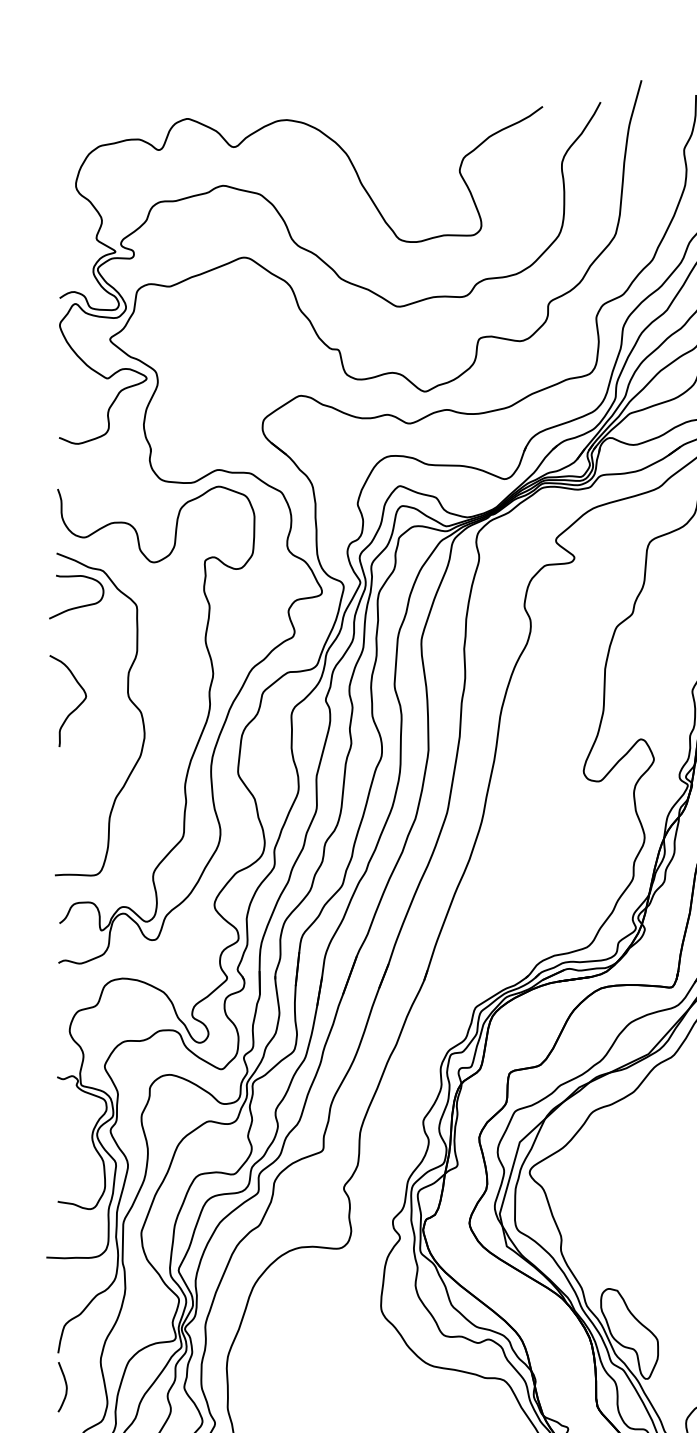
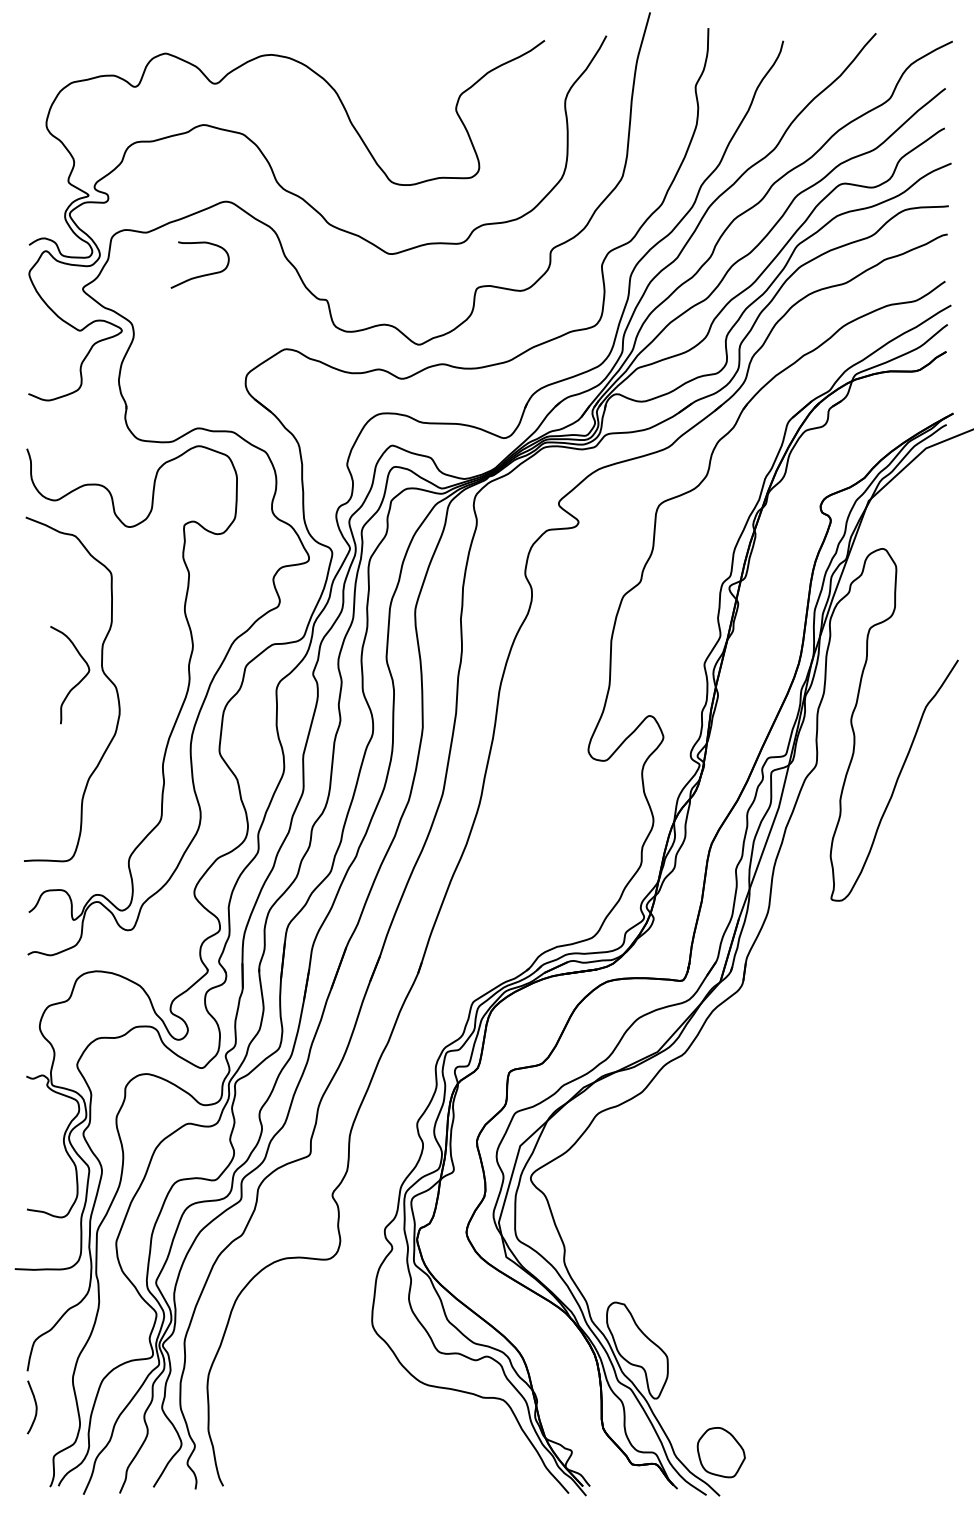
curve: (79, 605) -> (203, 274), moved
curve: (73, 709) -> (75, 684), moved

